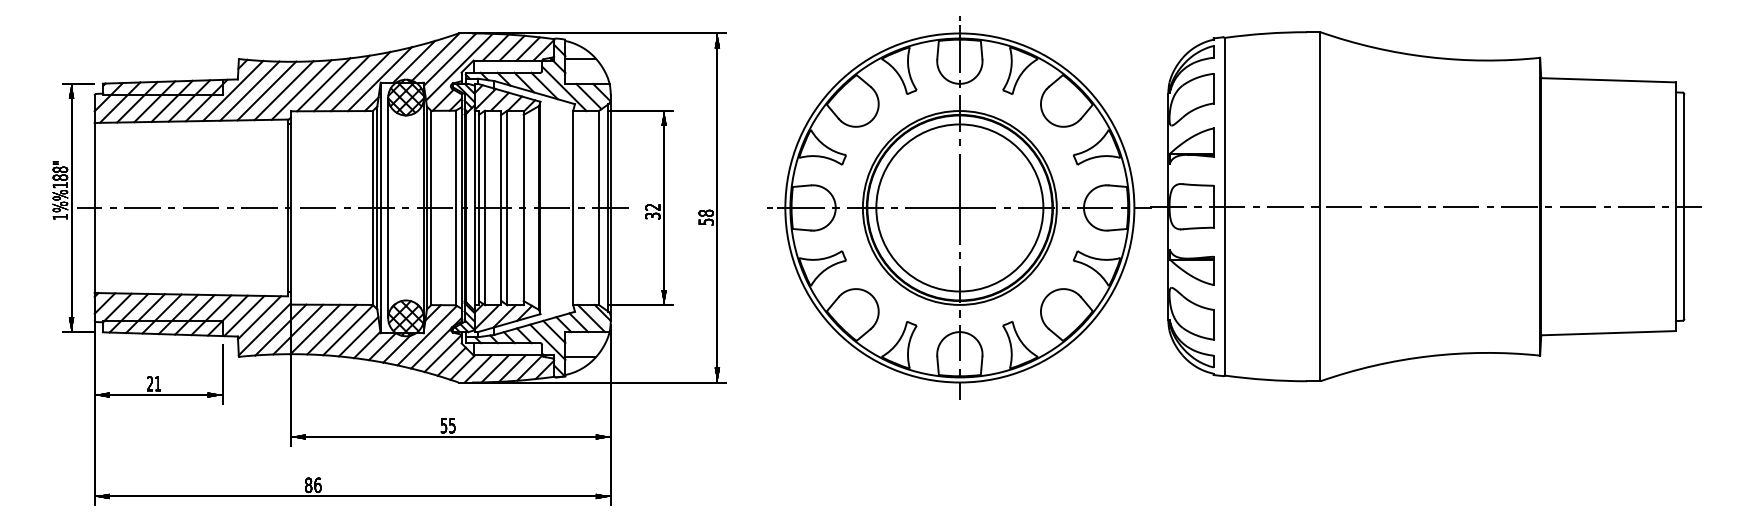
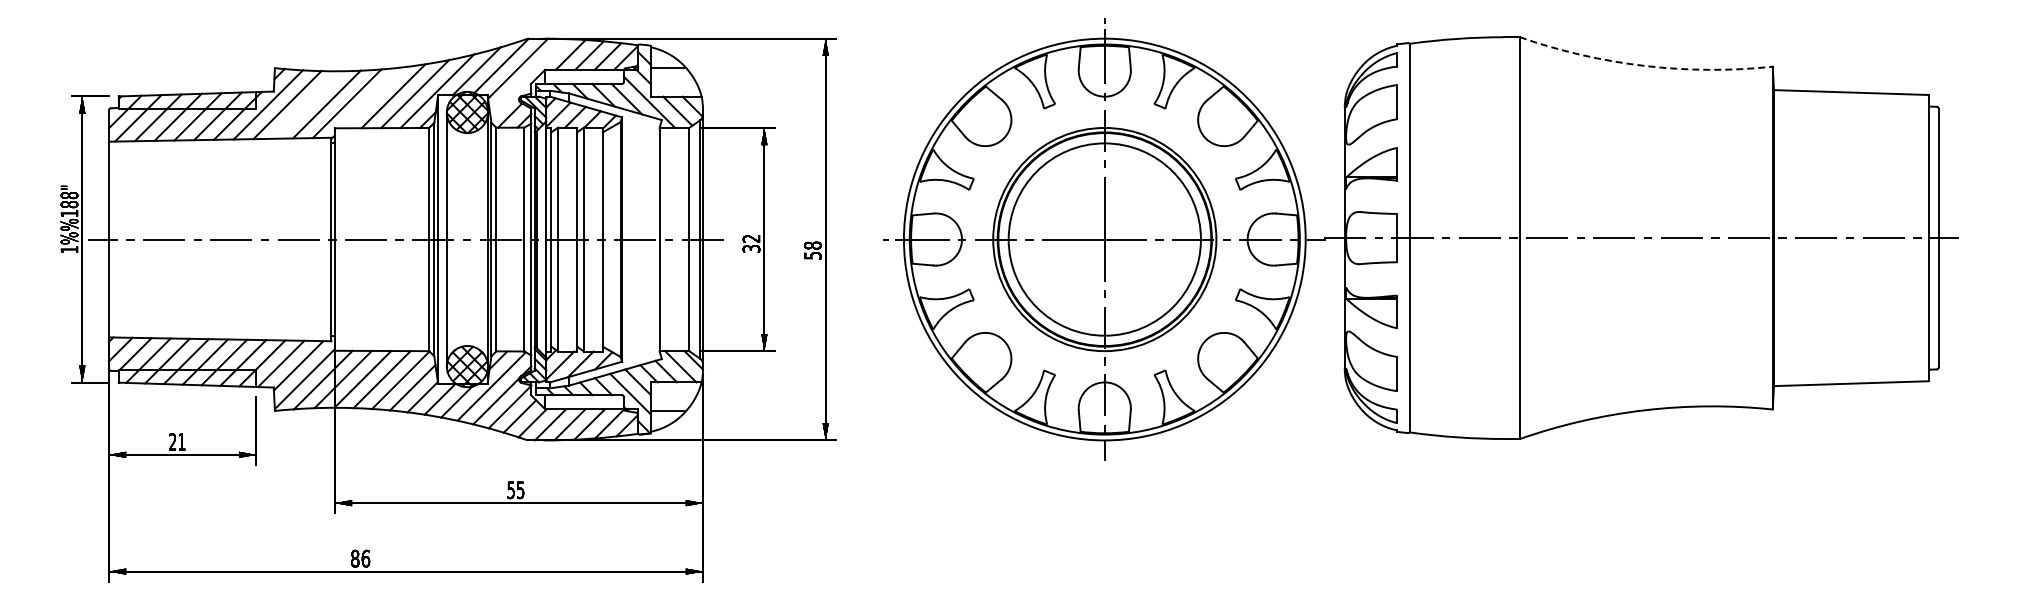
arc: (1428, 56) -> (1644, 65), solid -> dashed
line: (459, 67) -> (528, 77), removed
line: (323, 84) -> (372, 97), removed
line: (266, 90) -> (306, 104), removed

